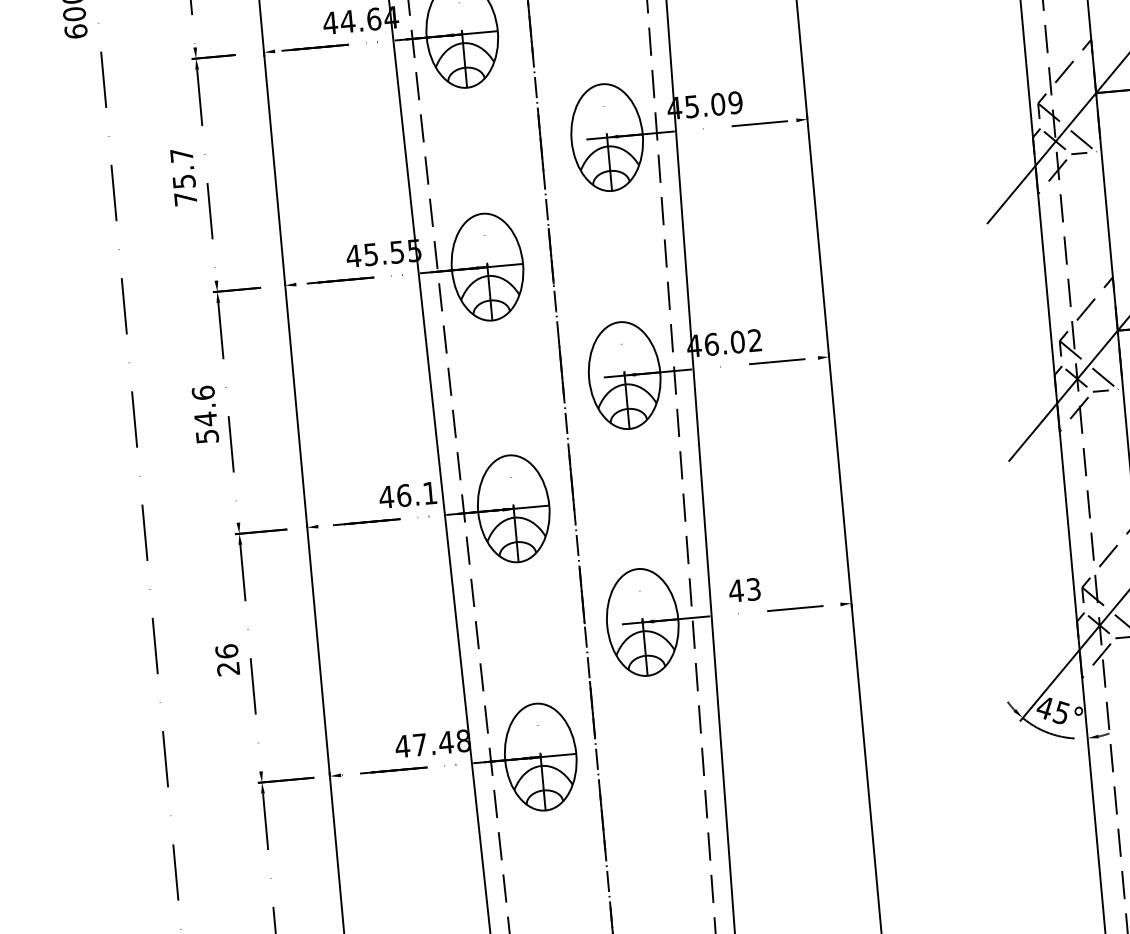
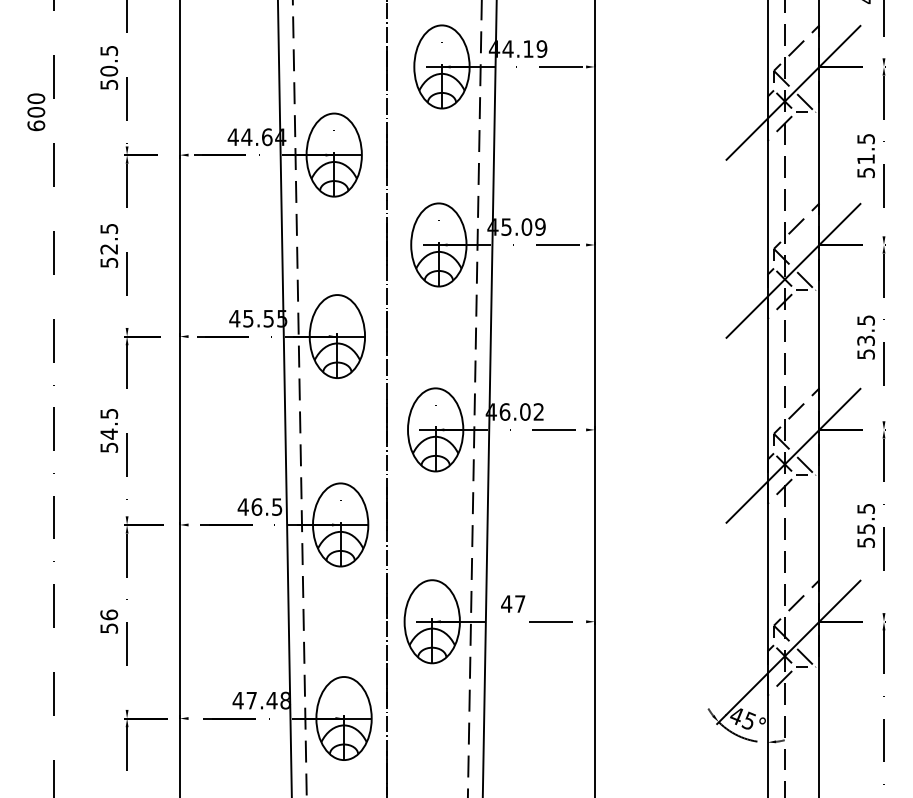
text: (184, 176) -> (109, 245), 75.7 -> 52.5
text: (203, 392) -> (109, 413), 54.6 -> 54.5
text: (430, 492) -> (277, 506), 46.1 -> 46.5
text: (754, 588) -> (520, 603), 43 -> 47
text: (228, 668) -> (109, 628), 26 -> 56

